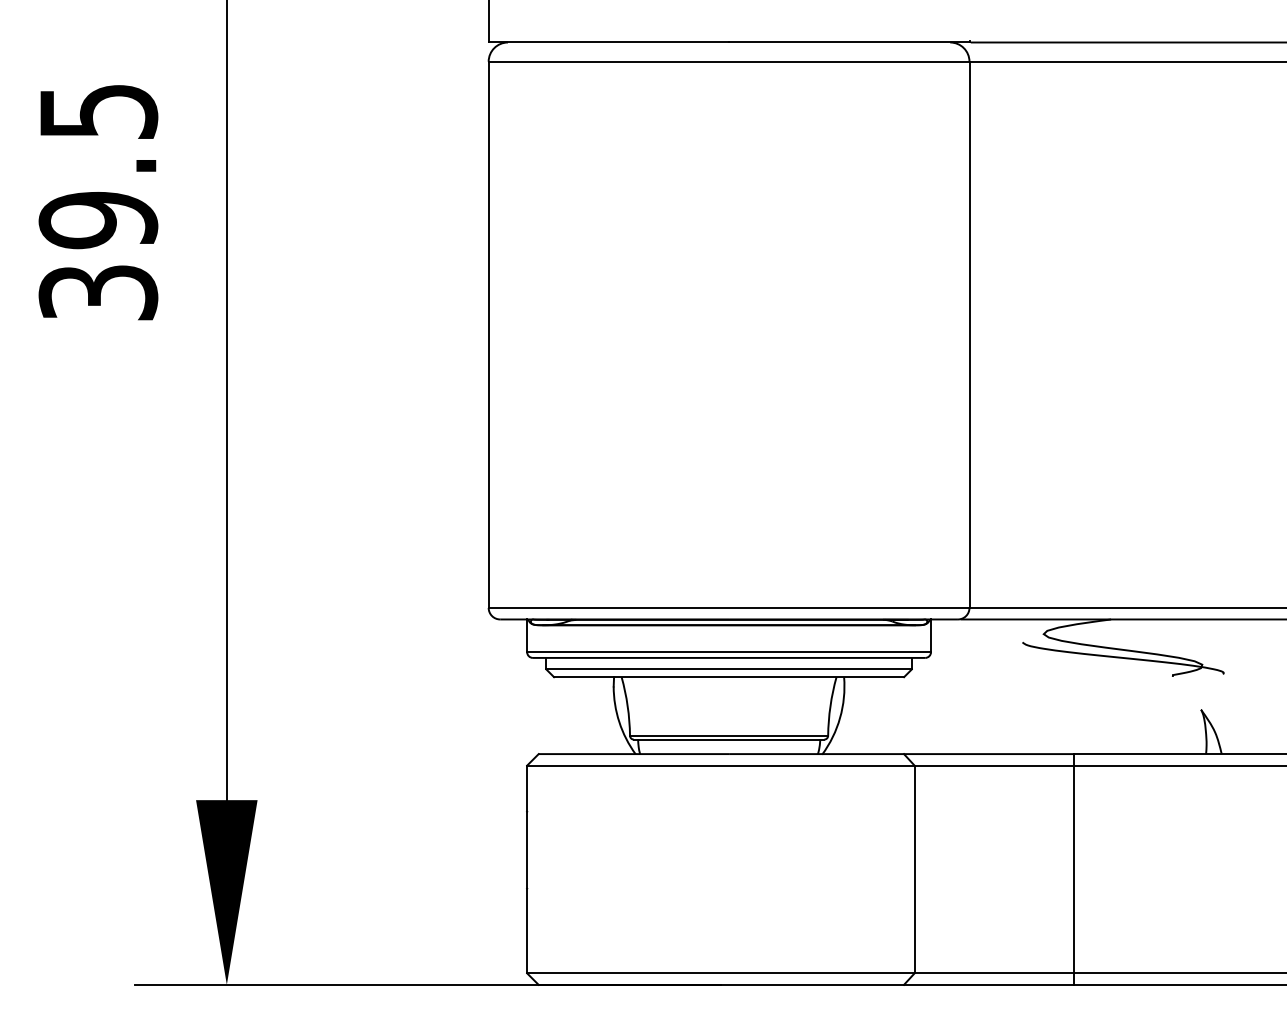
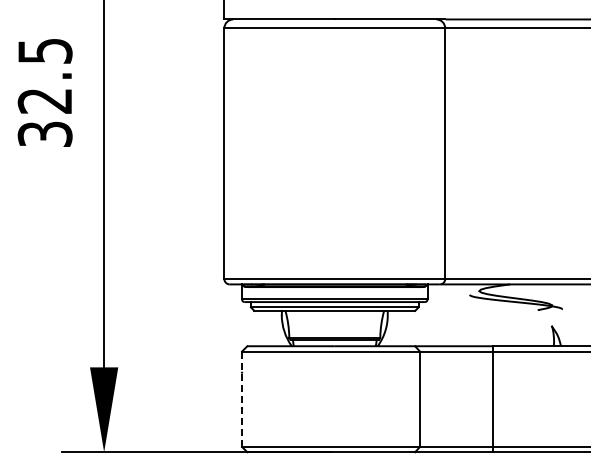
text: (96, 221) -> (44, 101), 39.5 -> 32.5
line: (528, 870) -> (242, 399), solid -> dashed

